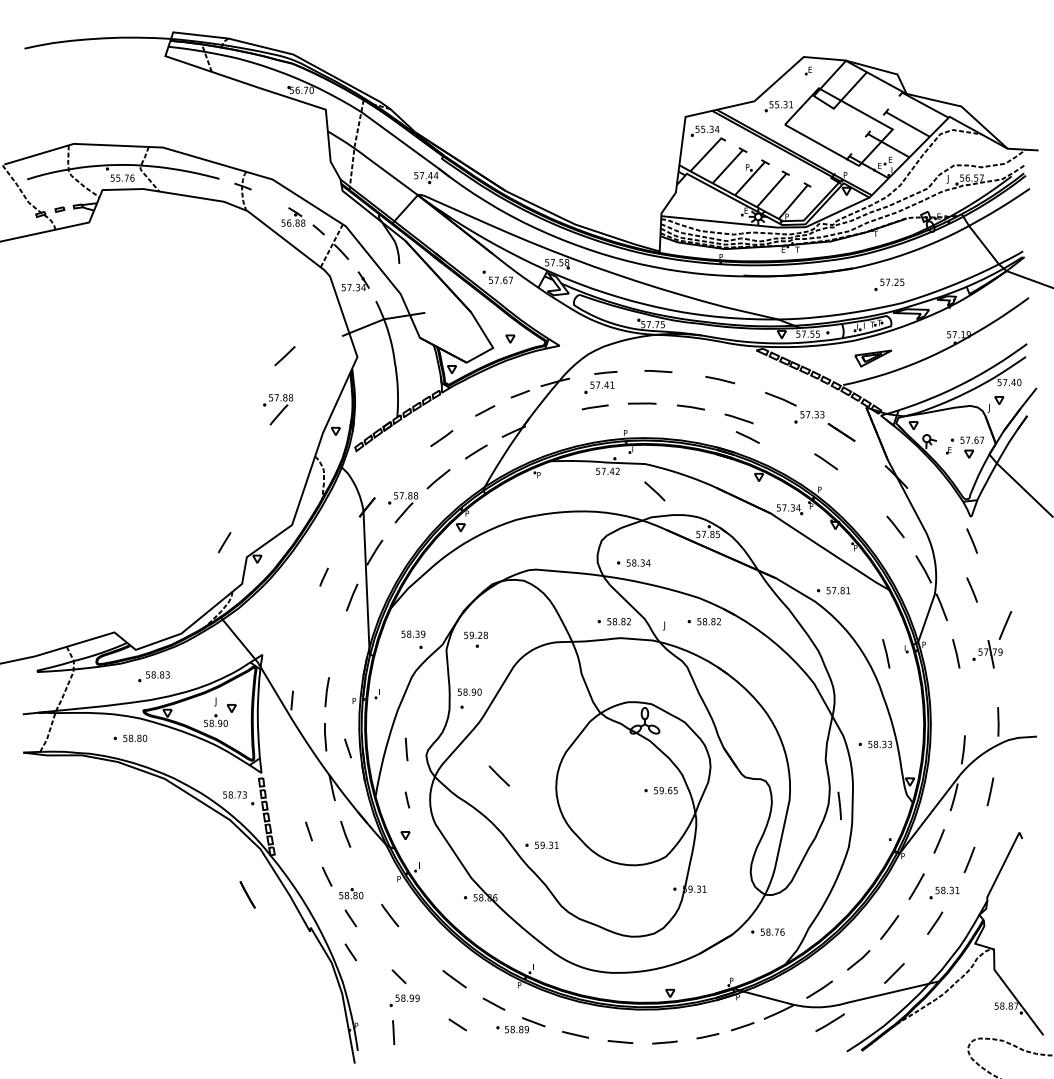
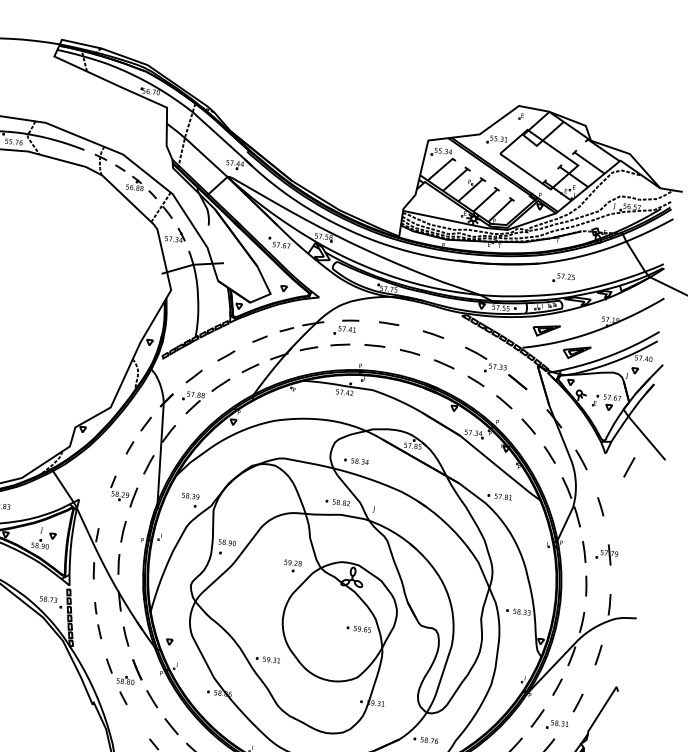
line: (270, 198) -> (120, 168), added
line: (284, 356) -> (193, 376), moved
part: (917, 383) -> (576, 352), added
part: (278, 409) -> (109, 322), removed
line: (553, 416) -> (309, 348), added
line: (747, 437) -> (475, 381), moved
line: (654, 491) -> (528, 426), moved
line: (938, 529) -> (580, 460), added
line: (971, 540) -> (604, 470), removed
line: (224, 542) -> (146, 424), moved
part: (703, 621) -> (402, 509), removed
line: (1005, 625) -> (629, 467), moved
part: (321, 637) -> (123, 491), added
part: (475, 639) -> (292, 565), moved
line: (886, 653) -> (533, 546), removed
line: (347, 748) -> (133, 574), removed
line: (406, 749) -> (93, 570), moved
line: (498, 775) -> (171, 726), moved
line: (407, 799) -> (95, 607), moved
line: (839, 805) -> (586, 585), moved
line: (247, 894) -> (137, 669), moved
line: (350, 952) -> (120, 723), removed

